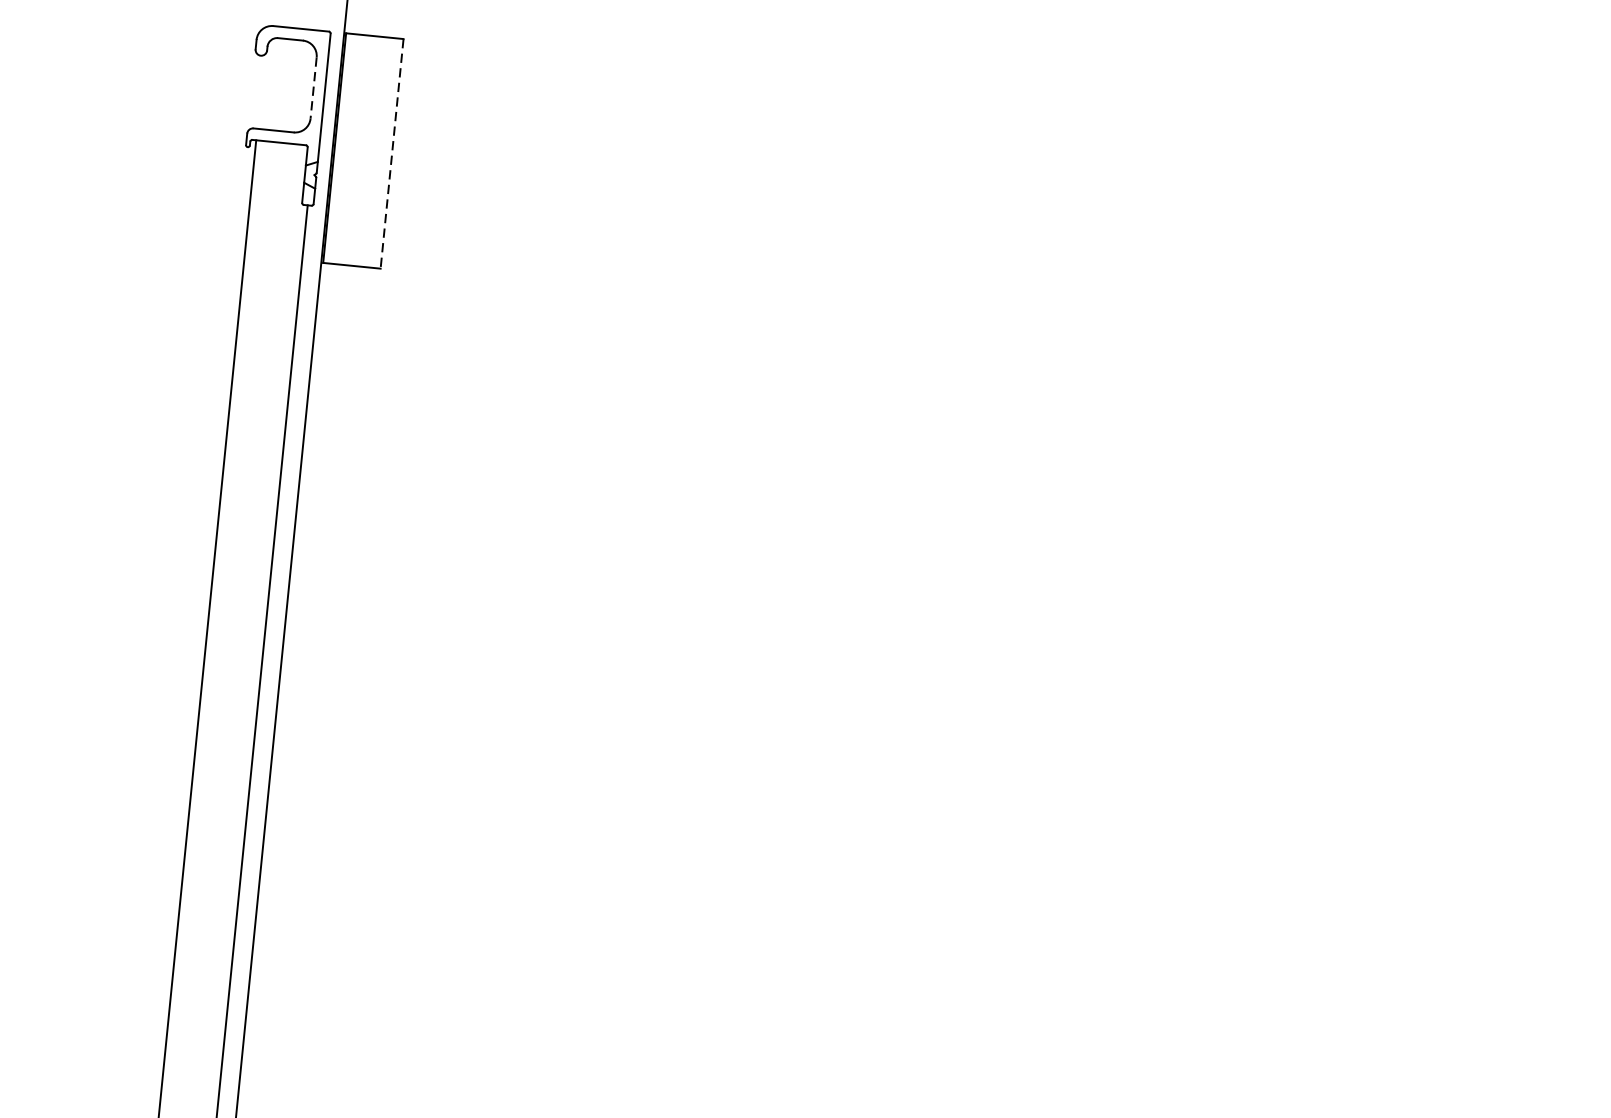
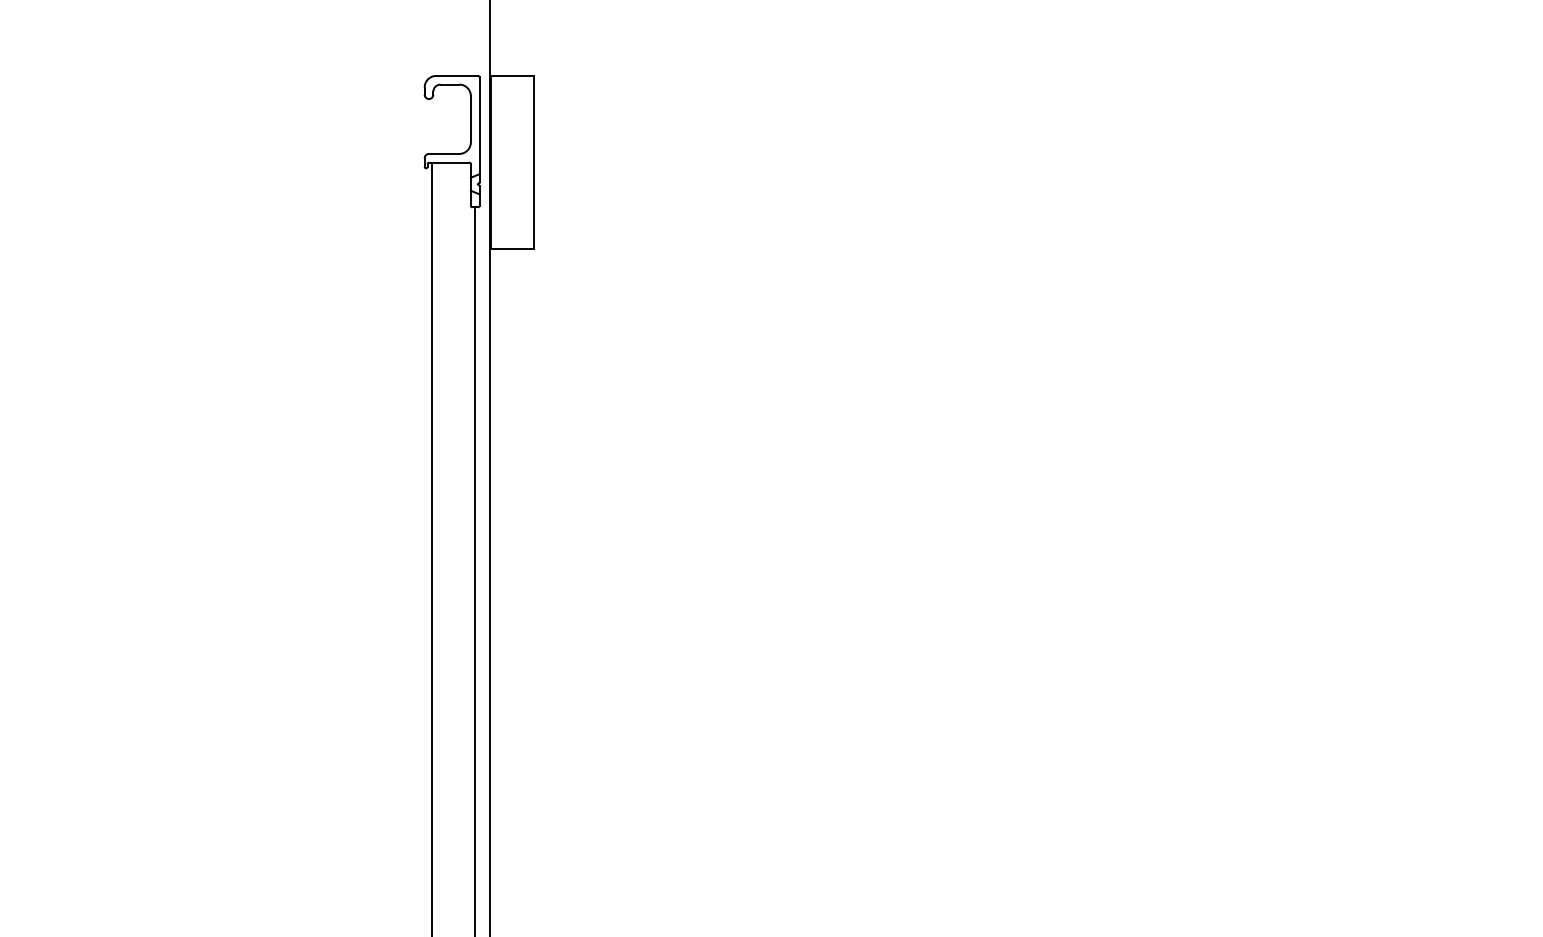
line: (313, 88) -> (470, 119), dashed -> solid
line: (392, 153) -> (534, 162), dashed -> solid

